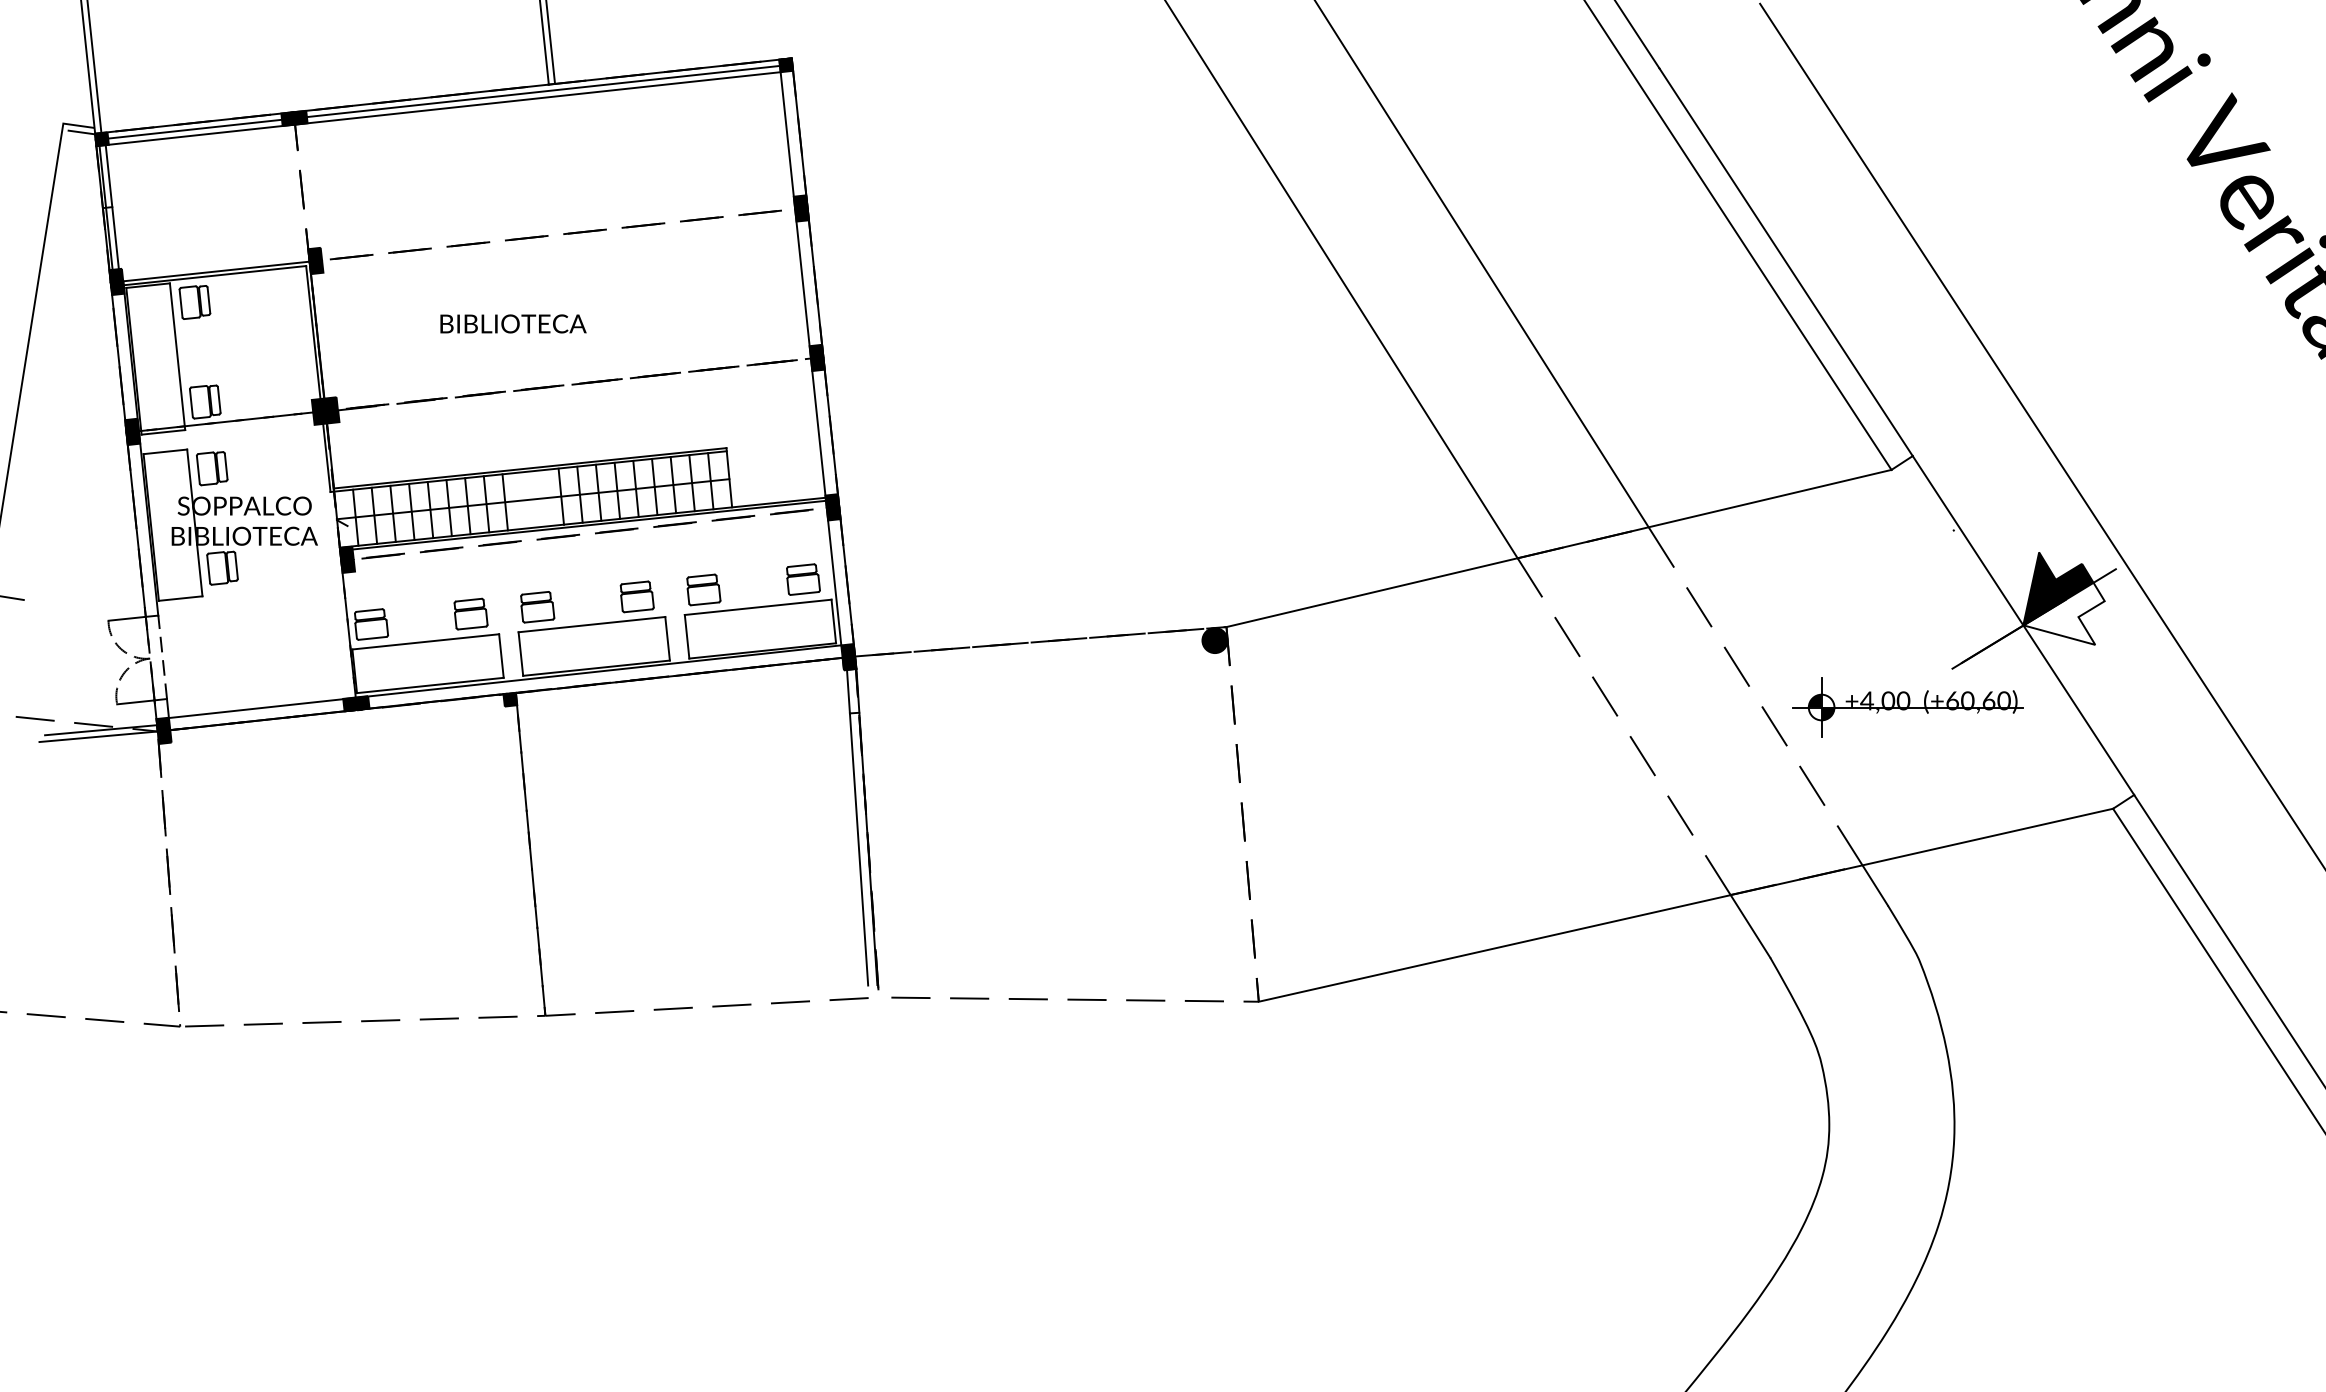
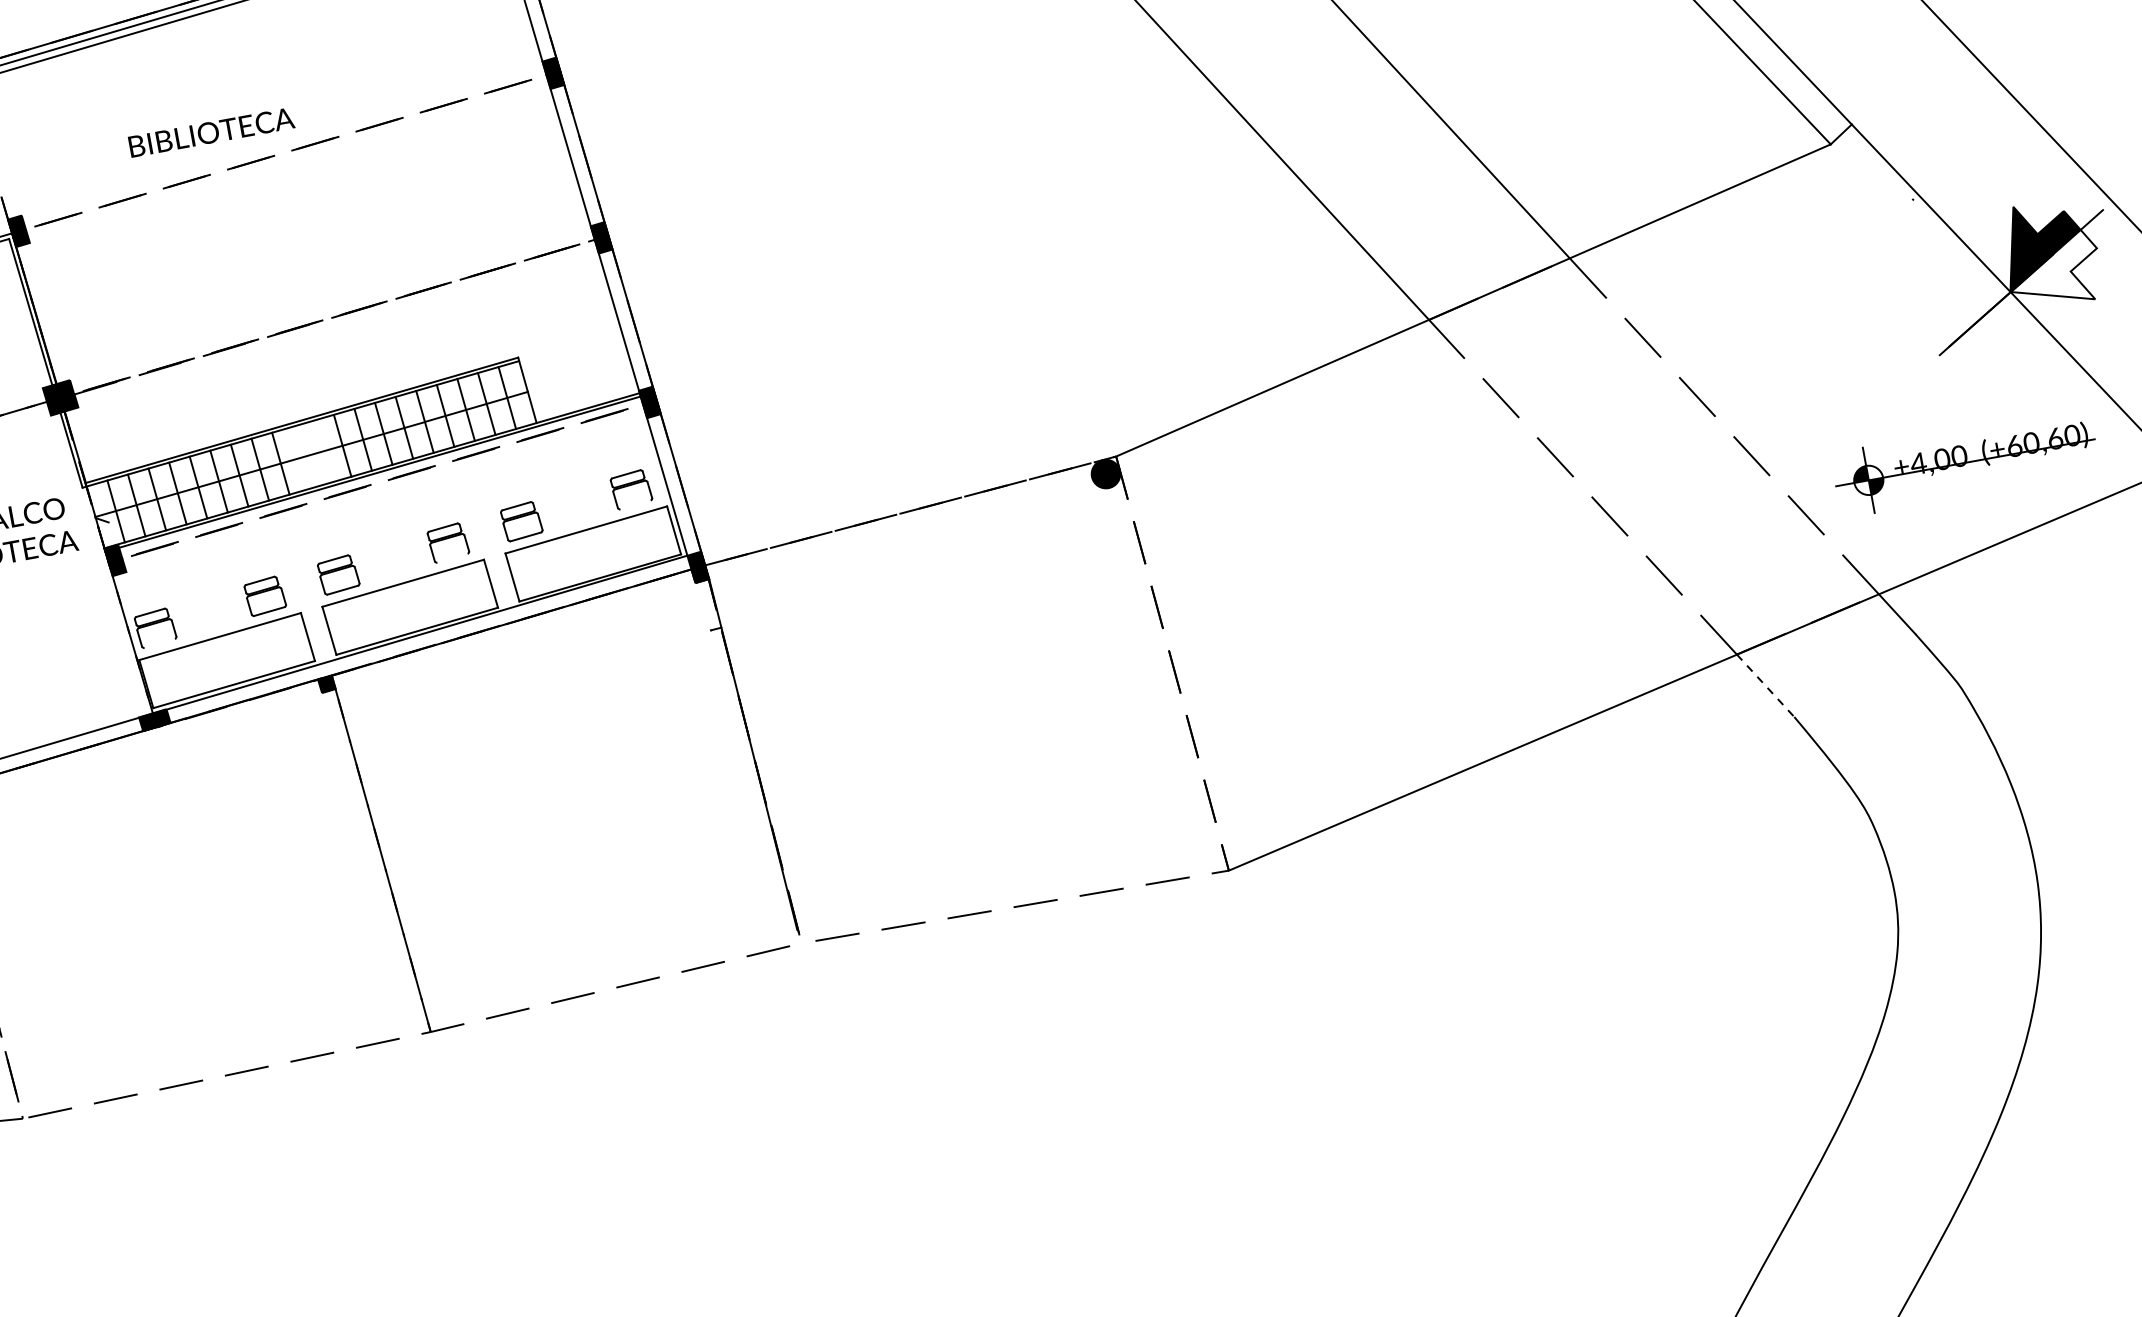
text: (513, 323) -> (211, 131), moved
line: (804, 593) -> (635, 504), removed
line: (638, 610) -> (452, 557), removed
line: (372, 637) -> (159, 642), removed
part: (1907, 707) -> (1965, 462), moved
line: (857, 827) -> (742, 756), removed
line: (1750, 926) -> (1765, 685), solid -> dashed

